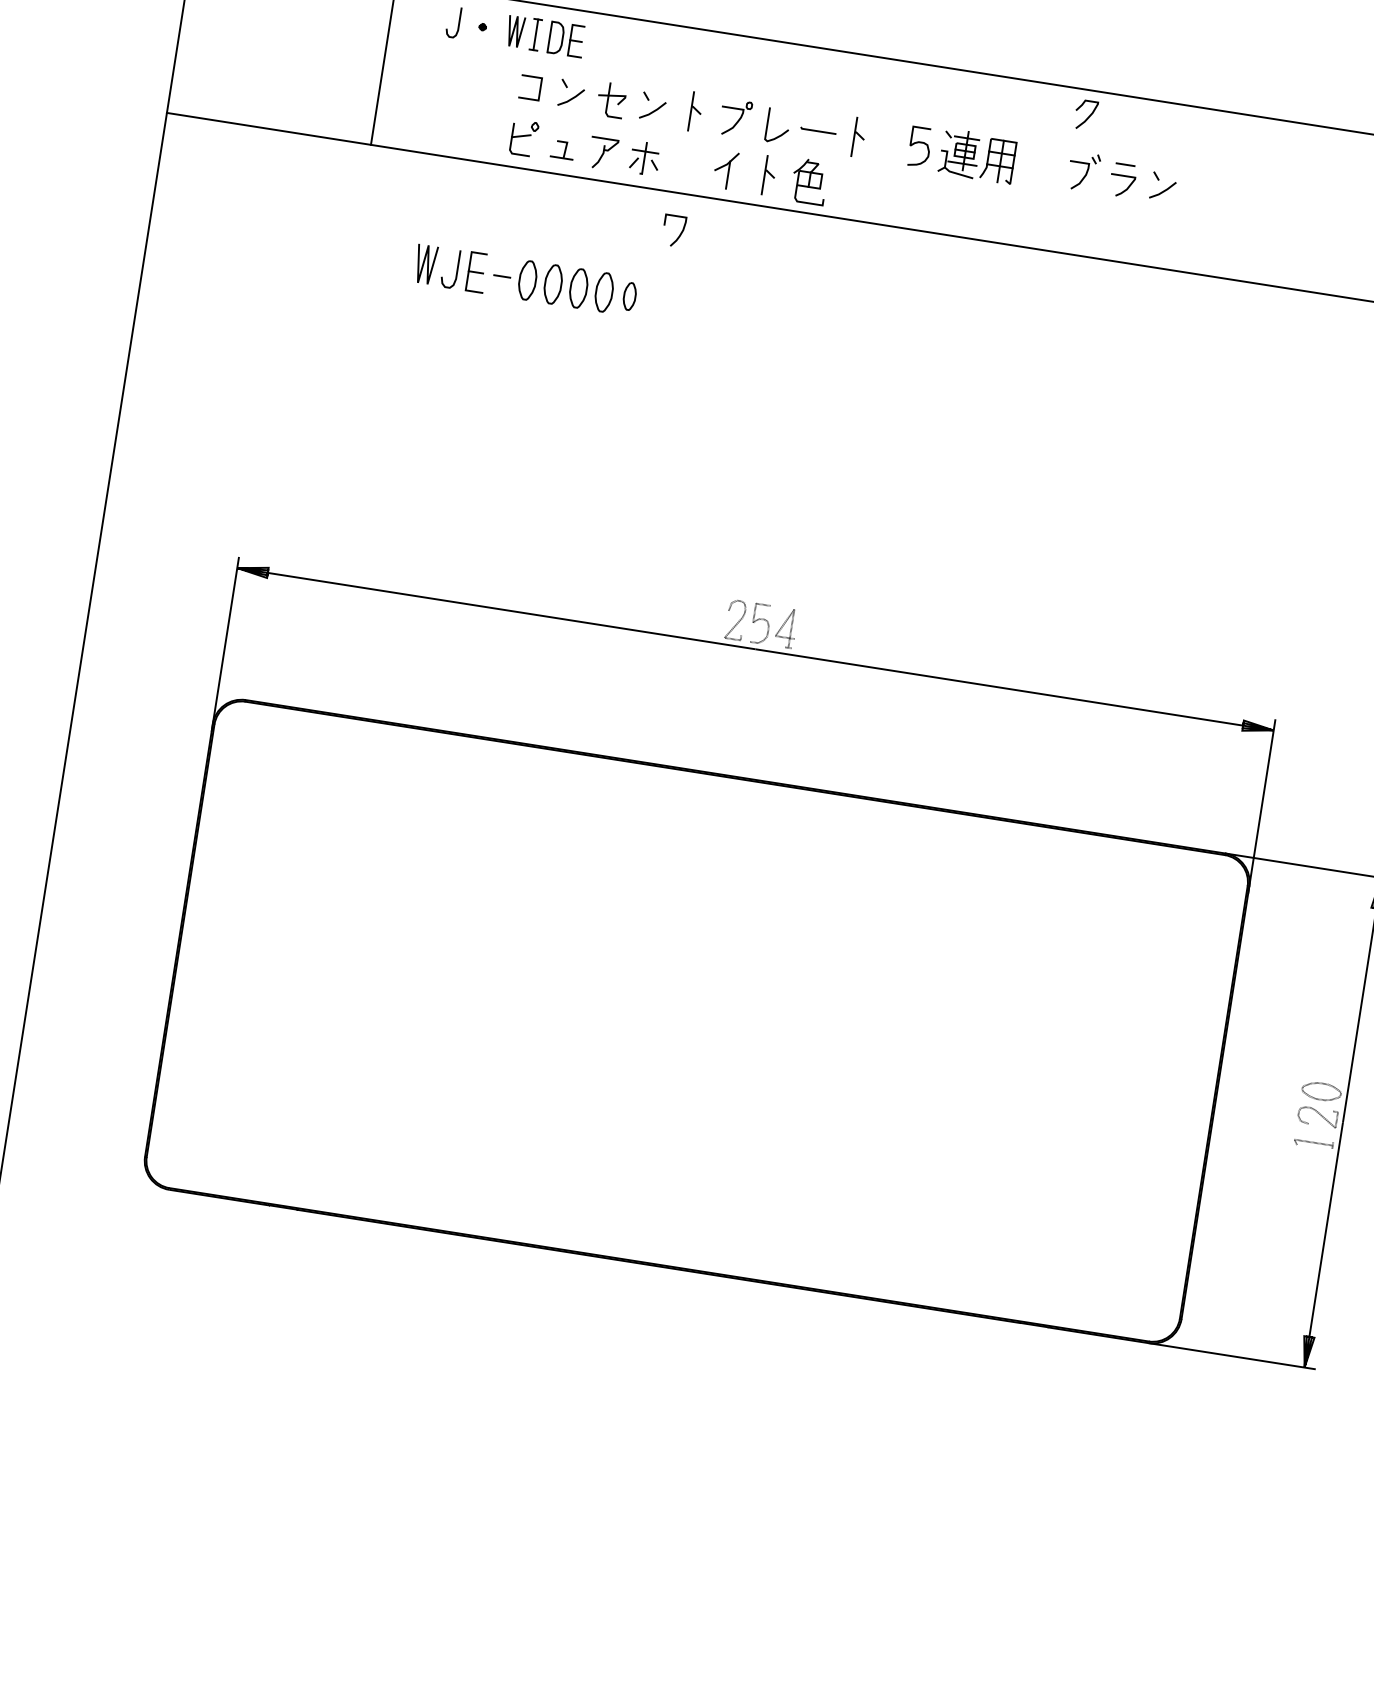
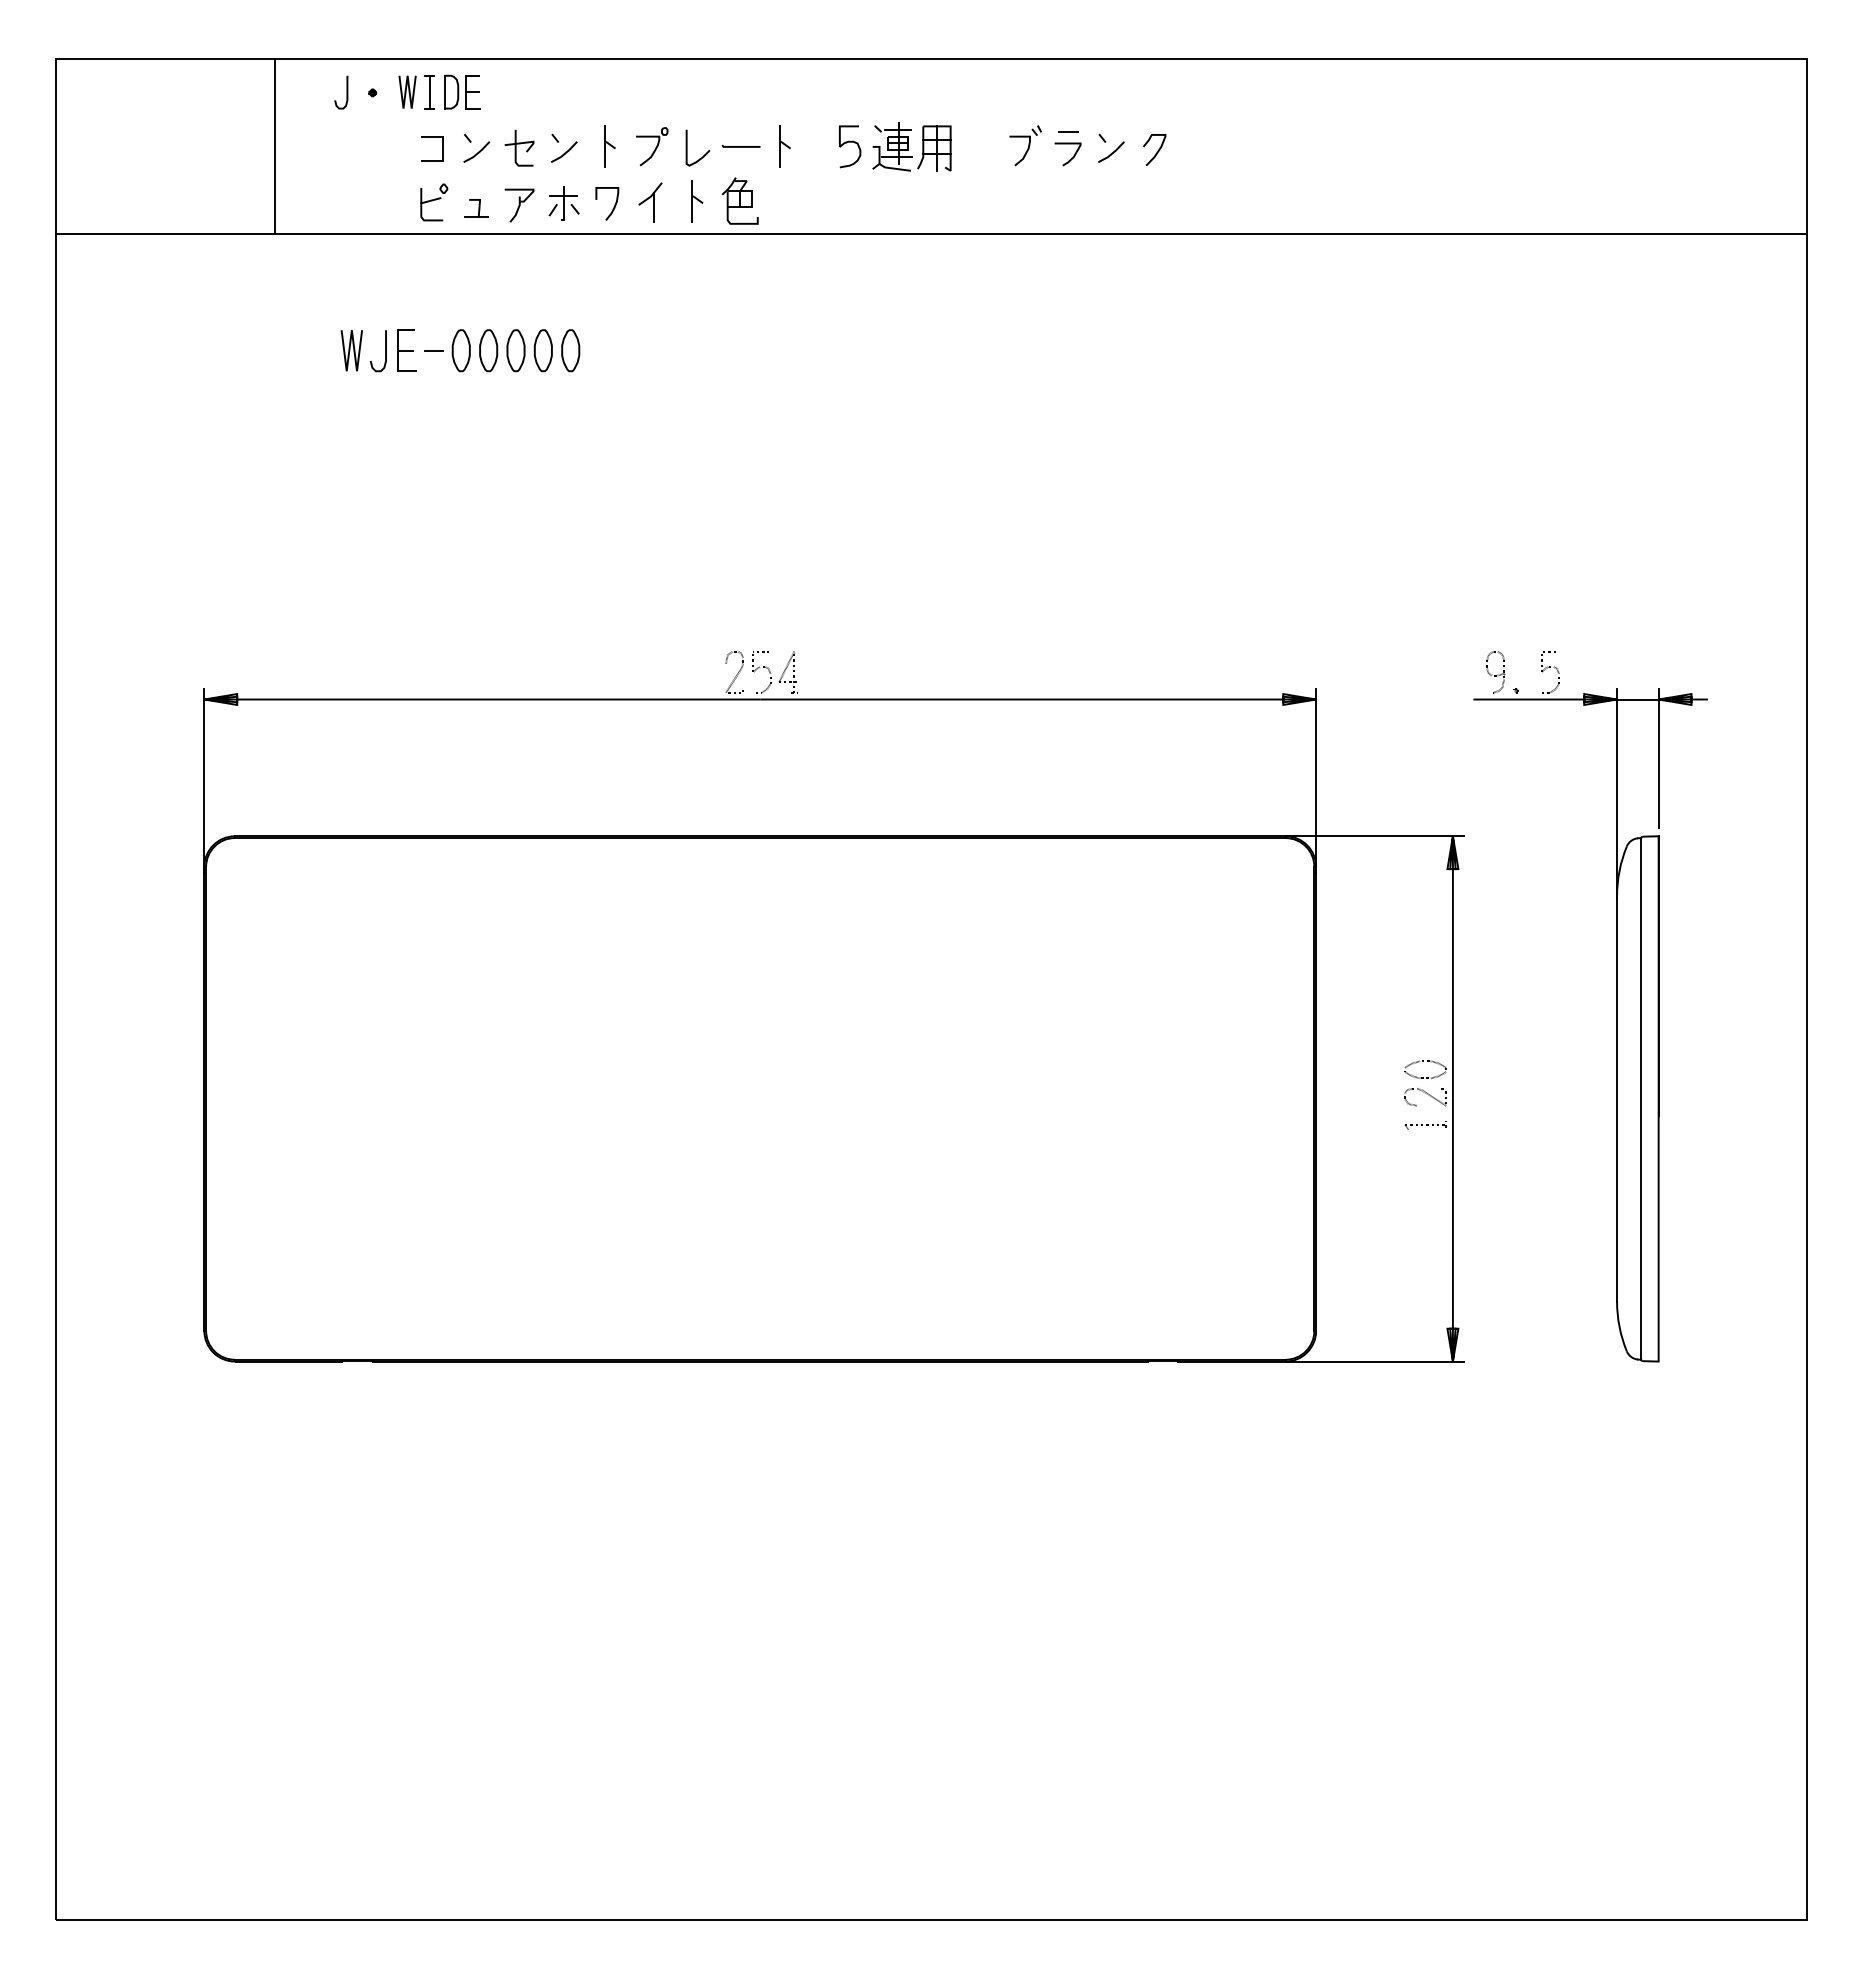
curve: (1088, 115) -> (1157, 150), moved
curve: (680, 232) -> (614, 204), moved
part: (629, 296) -> (570, 350), size x1.43

